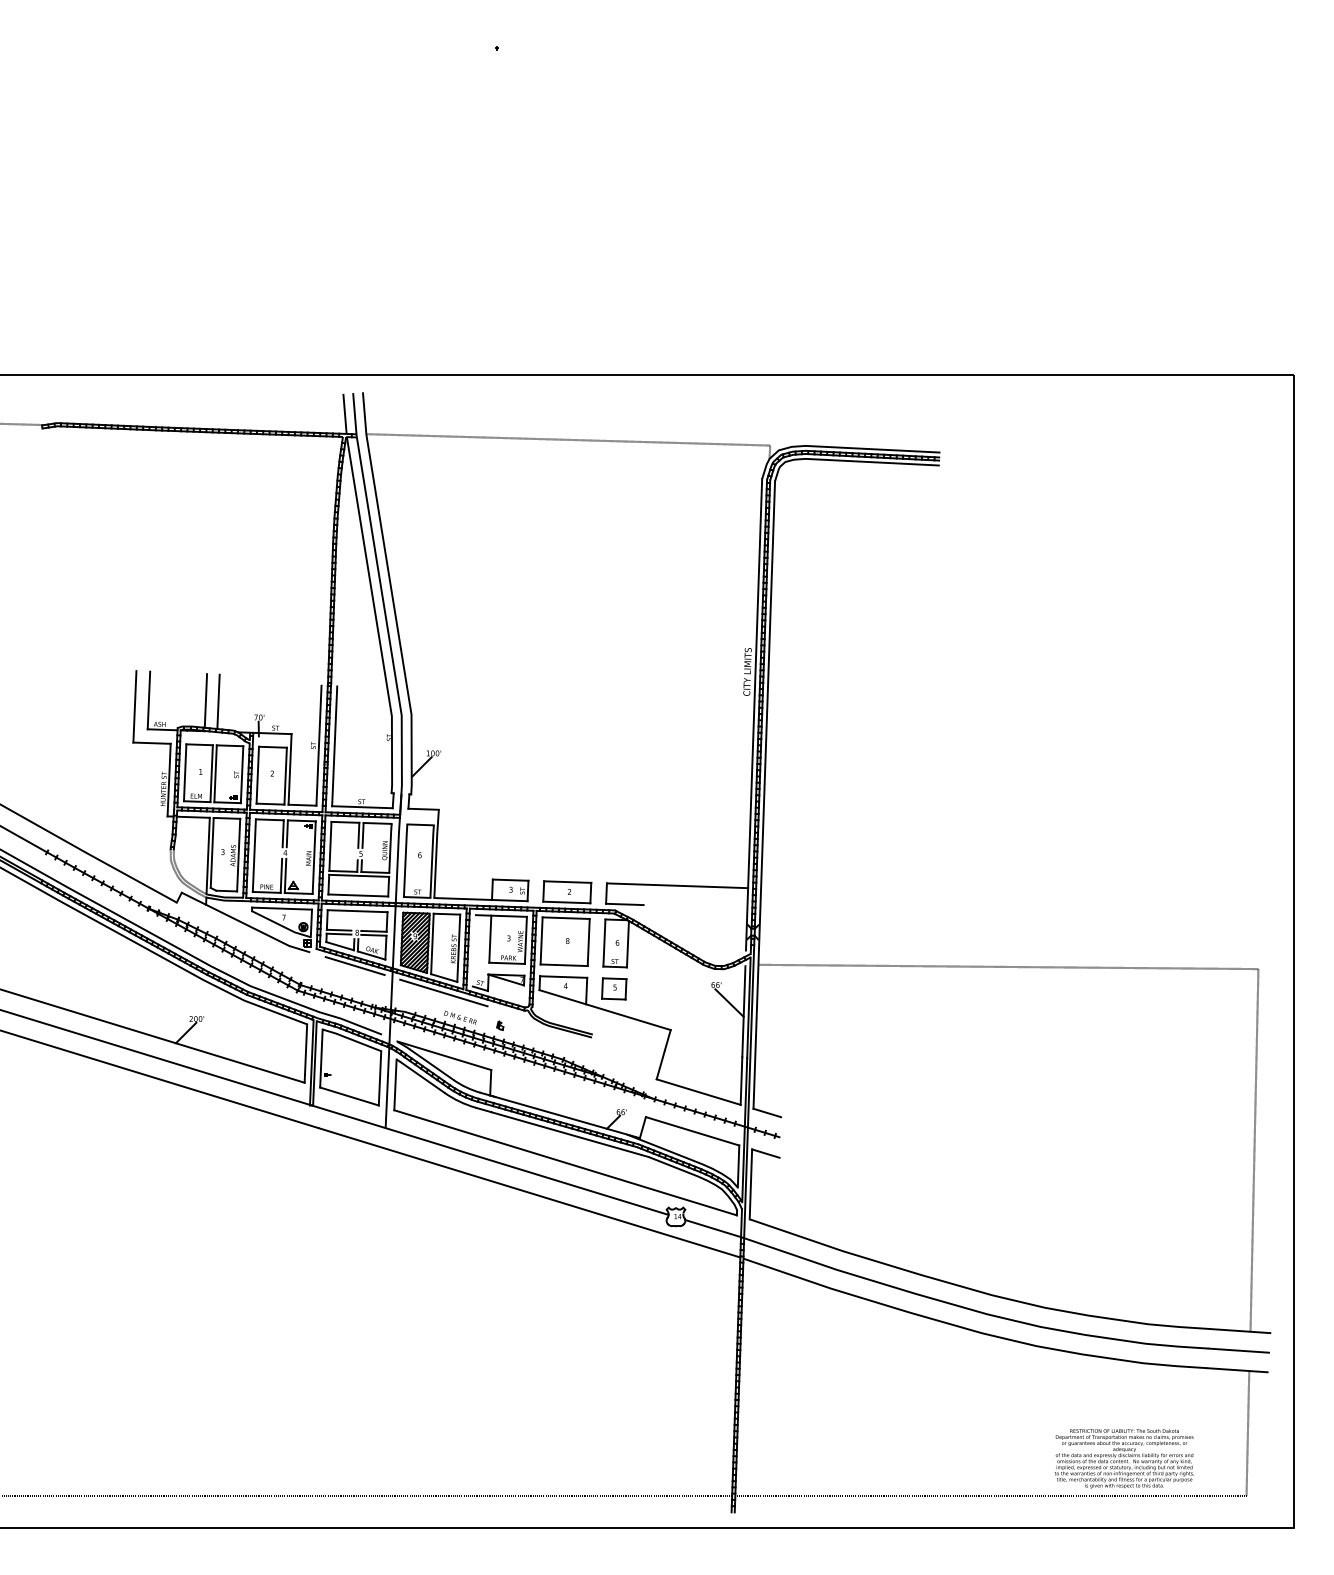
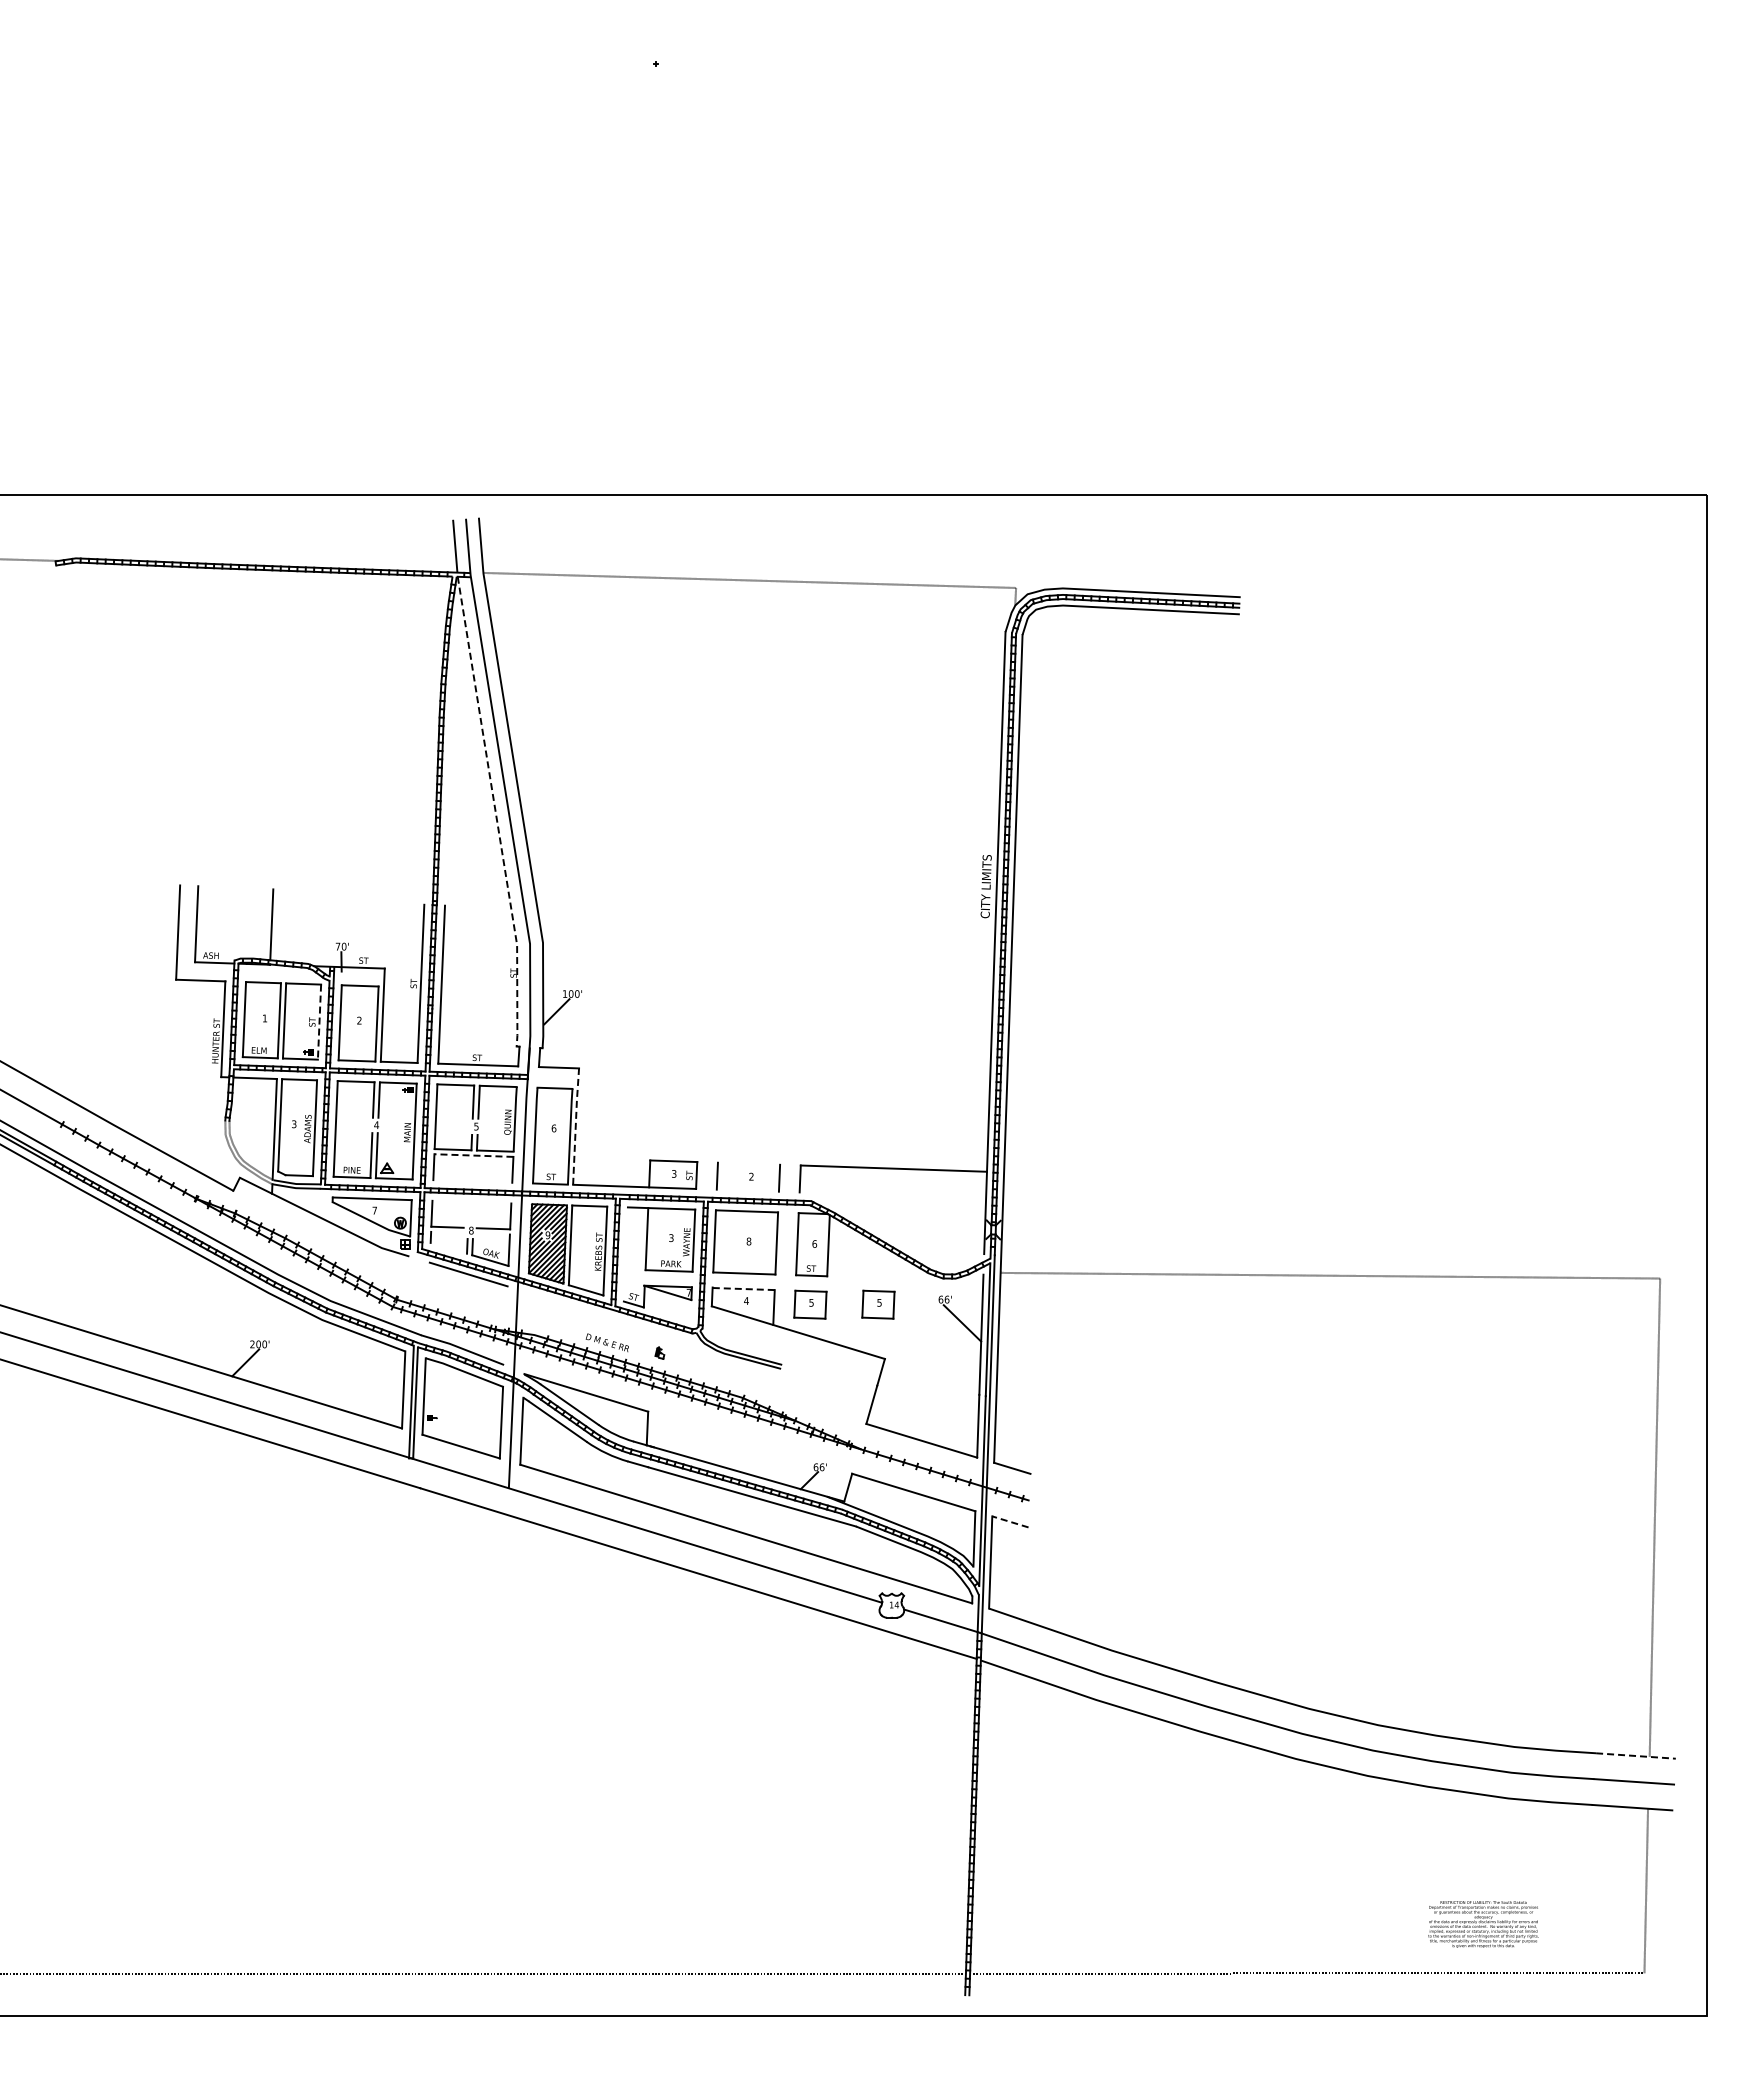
line: (375, 615) -> (495, 812), solid -> dashed
line: (217, 701) -> (287, 925), removed
line: (242, 774) -> (319, 1022), solid -> dashed
line: (436, 853) -> (575, 1125), solid -> dashed
line: (358, 875) -> (473, 1155), solid -> dashed
line: (567, 881) -> (748, 1163), removed
line: (358, 895) -> (472, 1181), removed
line: (566, 902) -> (747, 1190), removed
line: (624, 904) -> (824, 1193), removed
line: (357, 910) -> (471, 1201), removed
line: (339, 933) -> (447, 1231), removed
line: (373, 934) -> (492, 1233), removed
line: (339, 945) -> (448, 1247), removed
line: (563, 977) -> (743, 1289), solid -> dashed
part: (665, 988) -> (878, 1304), added
line: (443, 992) -> (585, 1309), removed
line: (765, 1153) -> (1010, 1521), solid -> dashed
line: (1239, 1331) -> (1635, 1756), solid -> dashed
part: (1124, 1458) -> (1483, 1924), size x0.6

